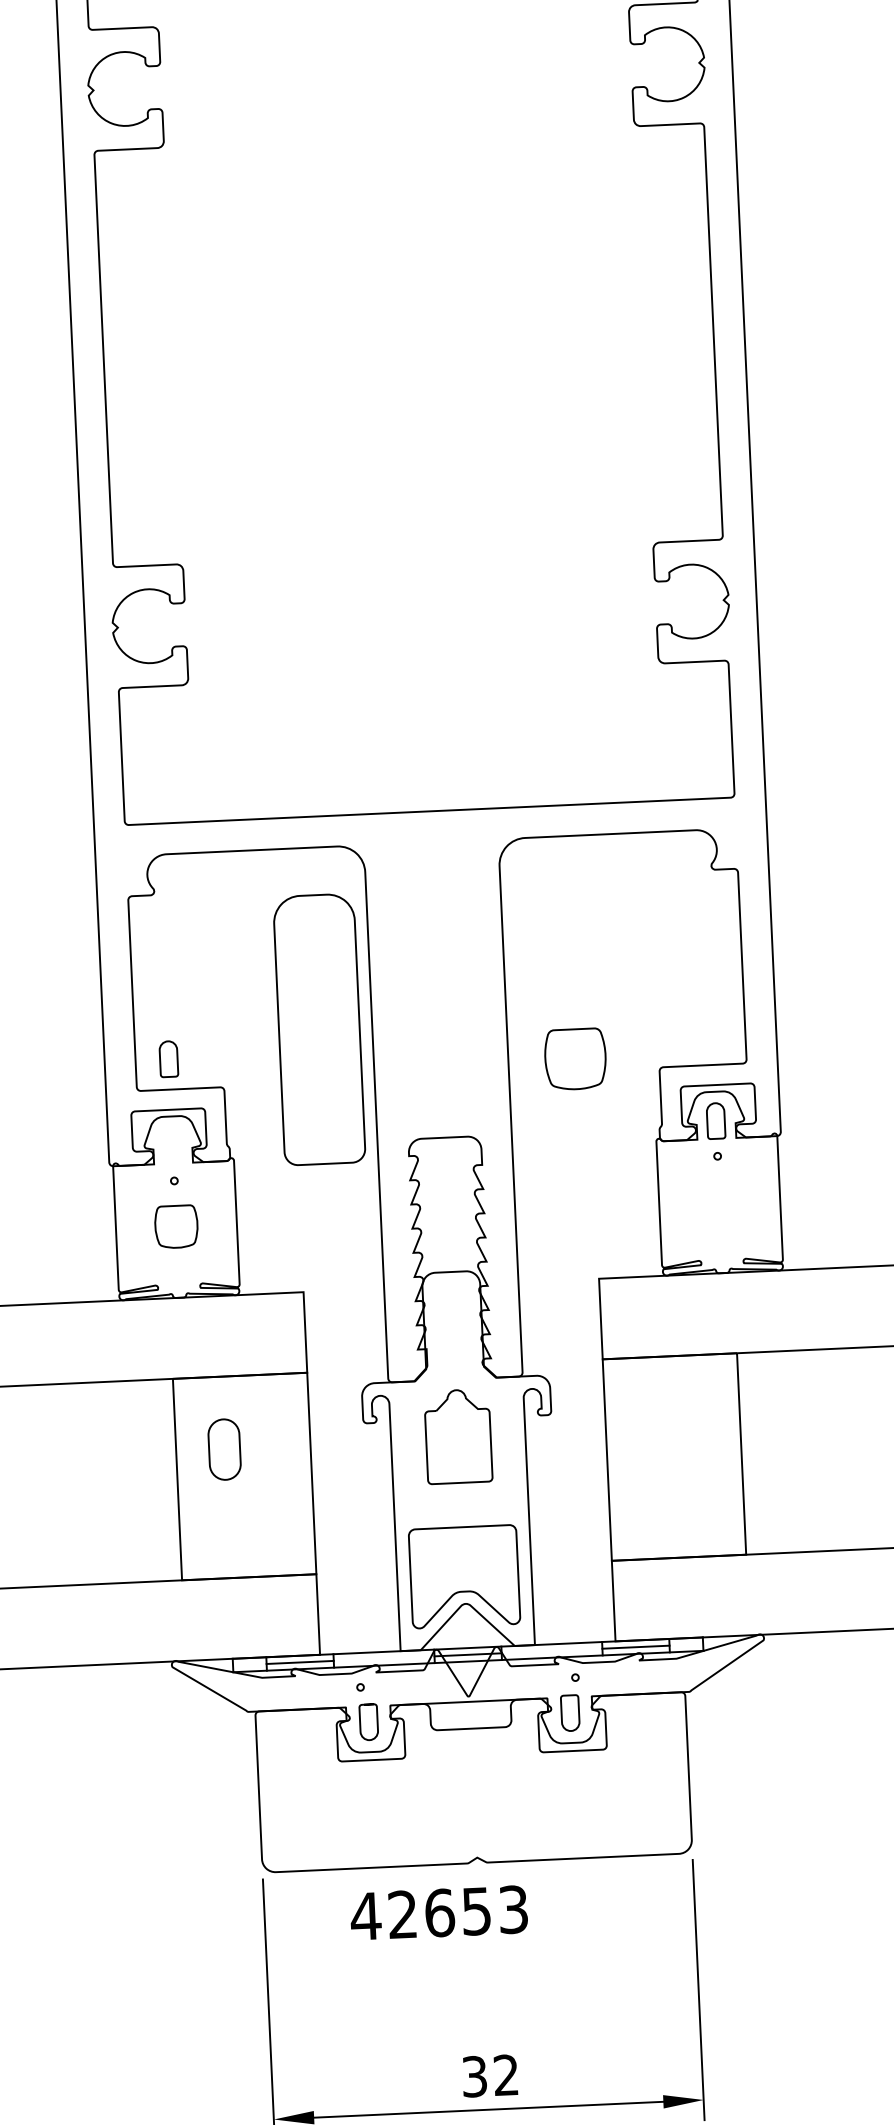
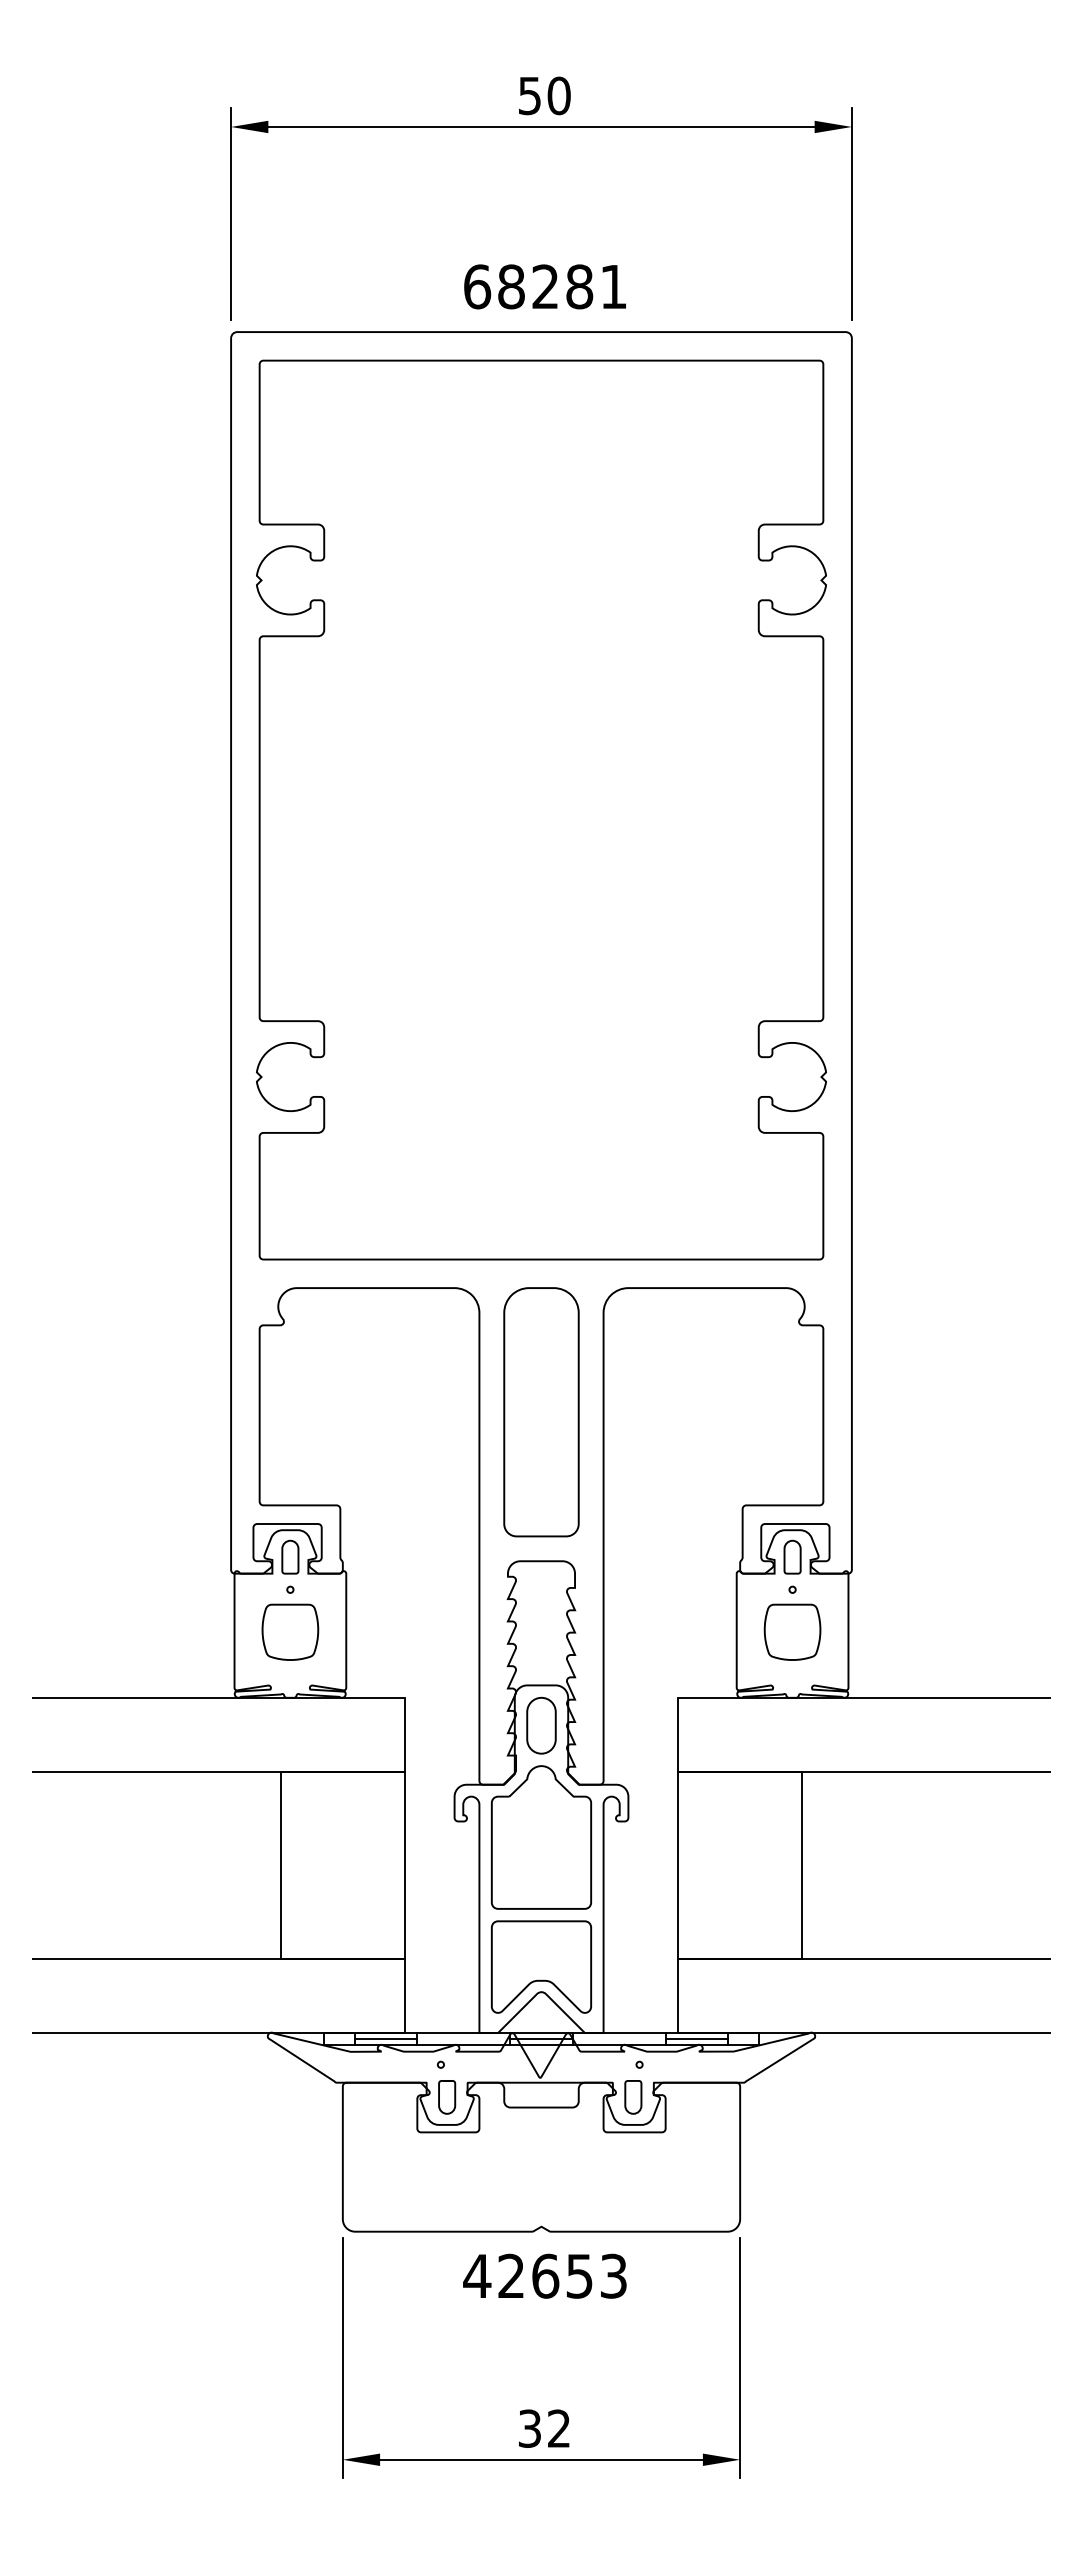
part: (319, 1029) -> (541, 1412), moved
part: (168, 1058) -> (290, 1556), moved
part: (575, 1058) -> (792, 1631), moved
part: (176, 1226) -> (290, 1631), size x1.43
part: (458, 1436) -> (541, 1837), size x1.67
part: (224, 1449) -> (541, 1725), moved
text: (438, 1912) -> (544, 2275), moved

